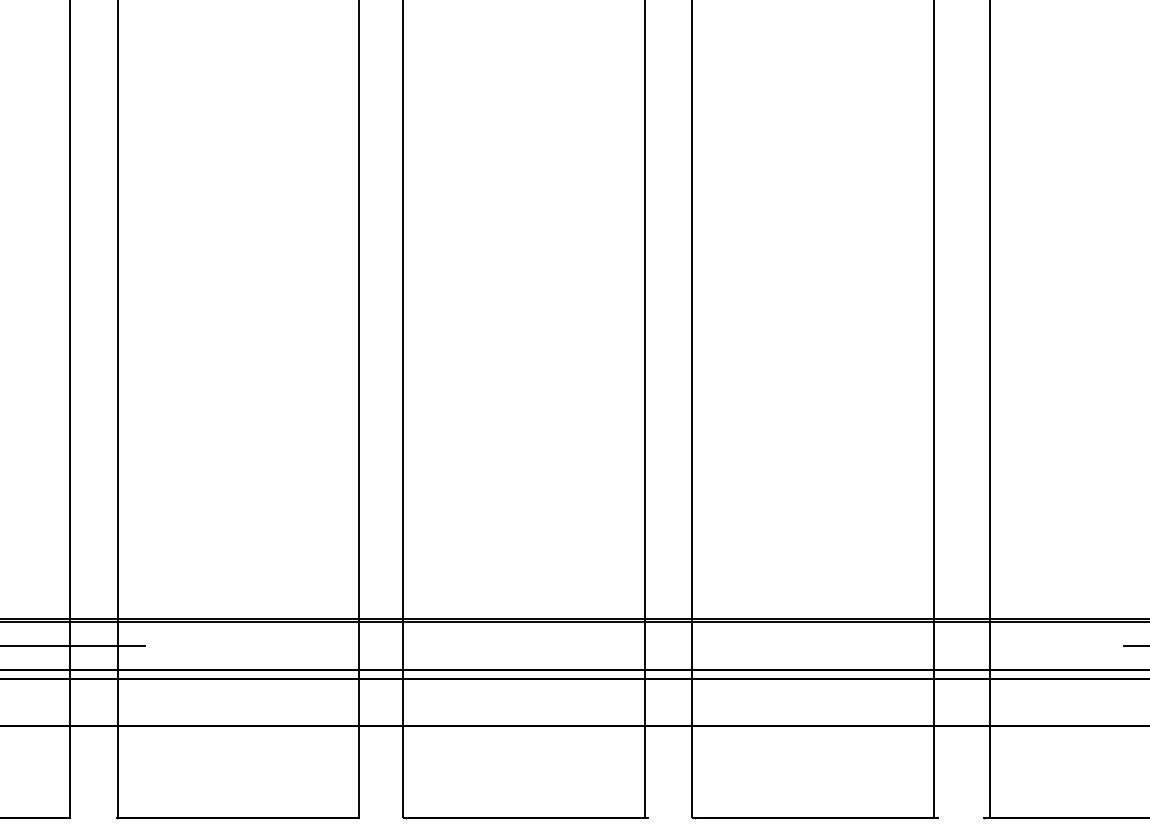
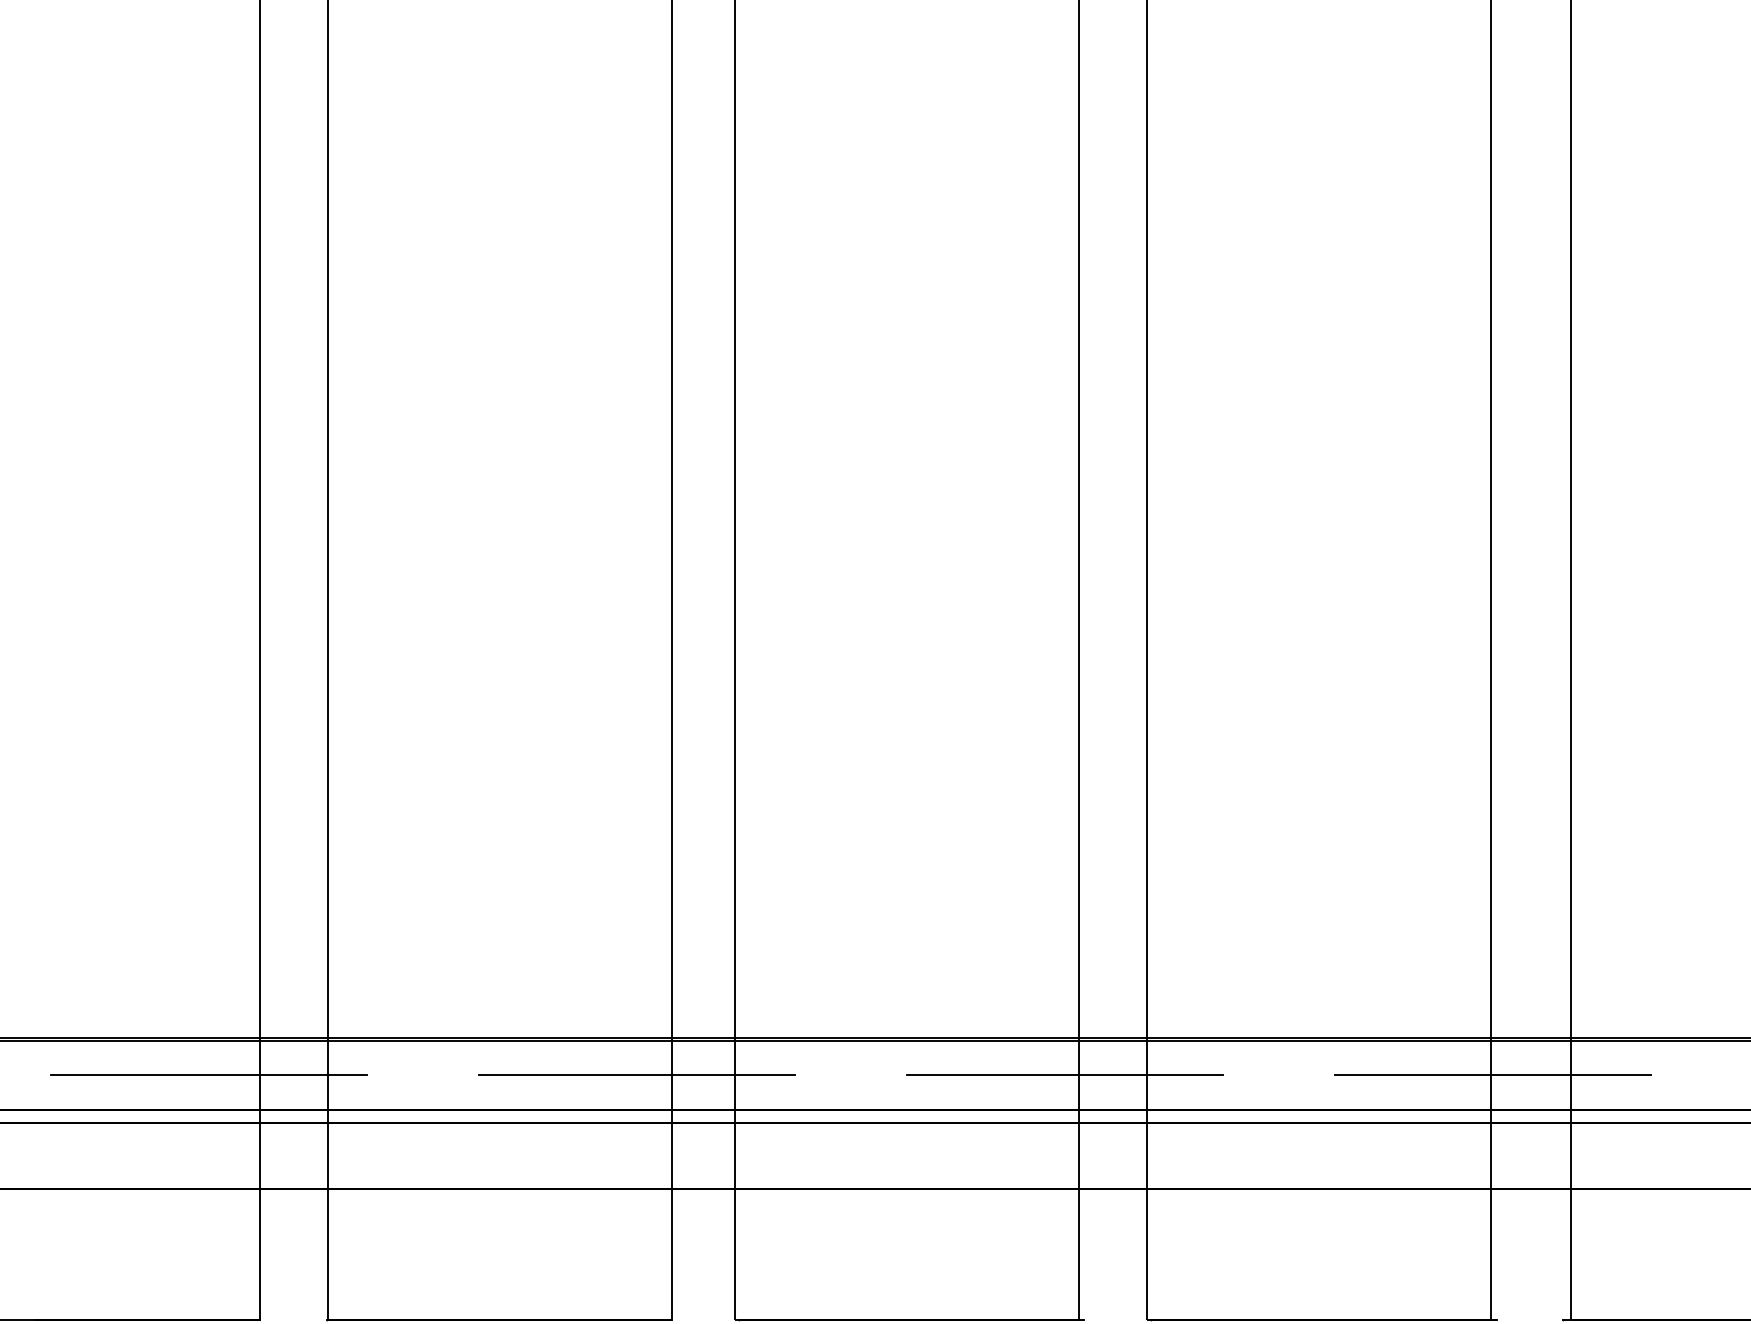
line: (334, 646) -> (636, 1075), added
line: (634, 646) -> (1064, 1075), added
line: (934, 646) -> (1492, 1075), added

